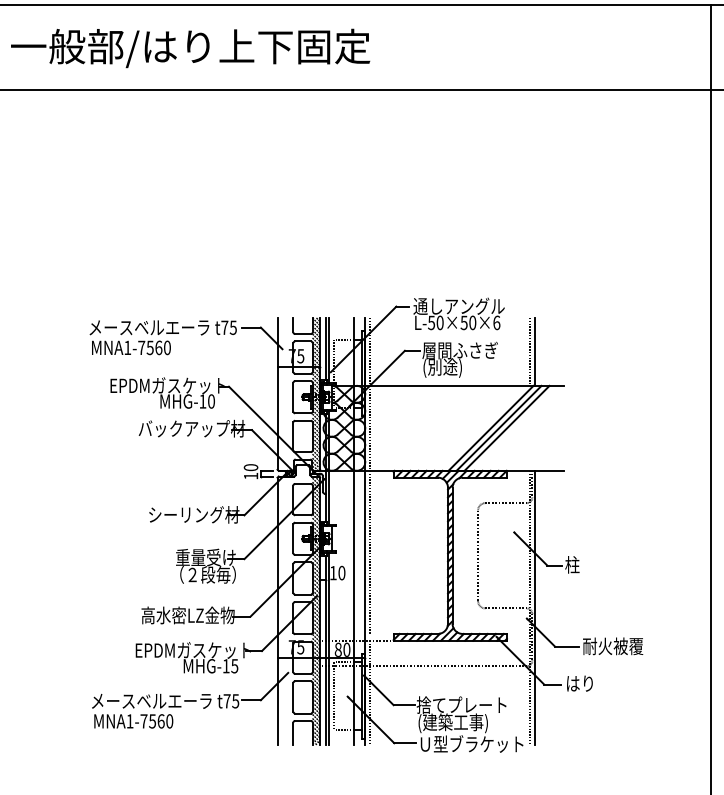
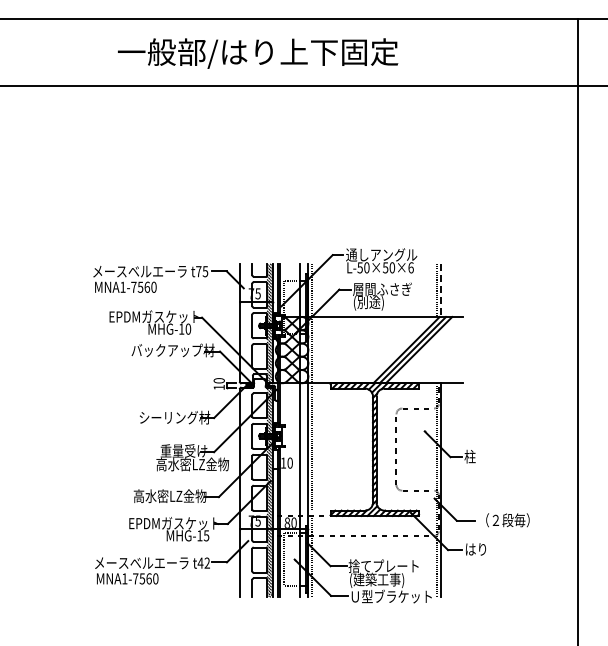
text: (191, 48) -> (258, 53), moved
line: (535, 351) -> (441, 290), solid -> dashed
text: (216, 574) -> (192, 464), （２段毎） -> 高水密LZ金物
text: (615, 646) -> (503, 520), 耐火被覆 -> （２段毎）
text: (230, 700) -> (203, 562), t75 -> t42

